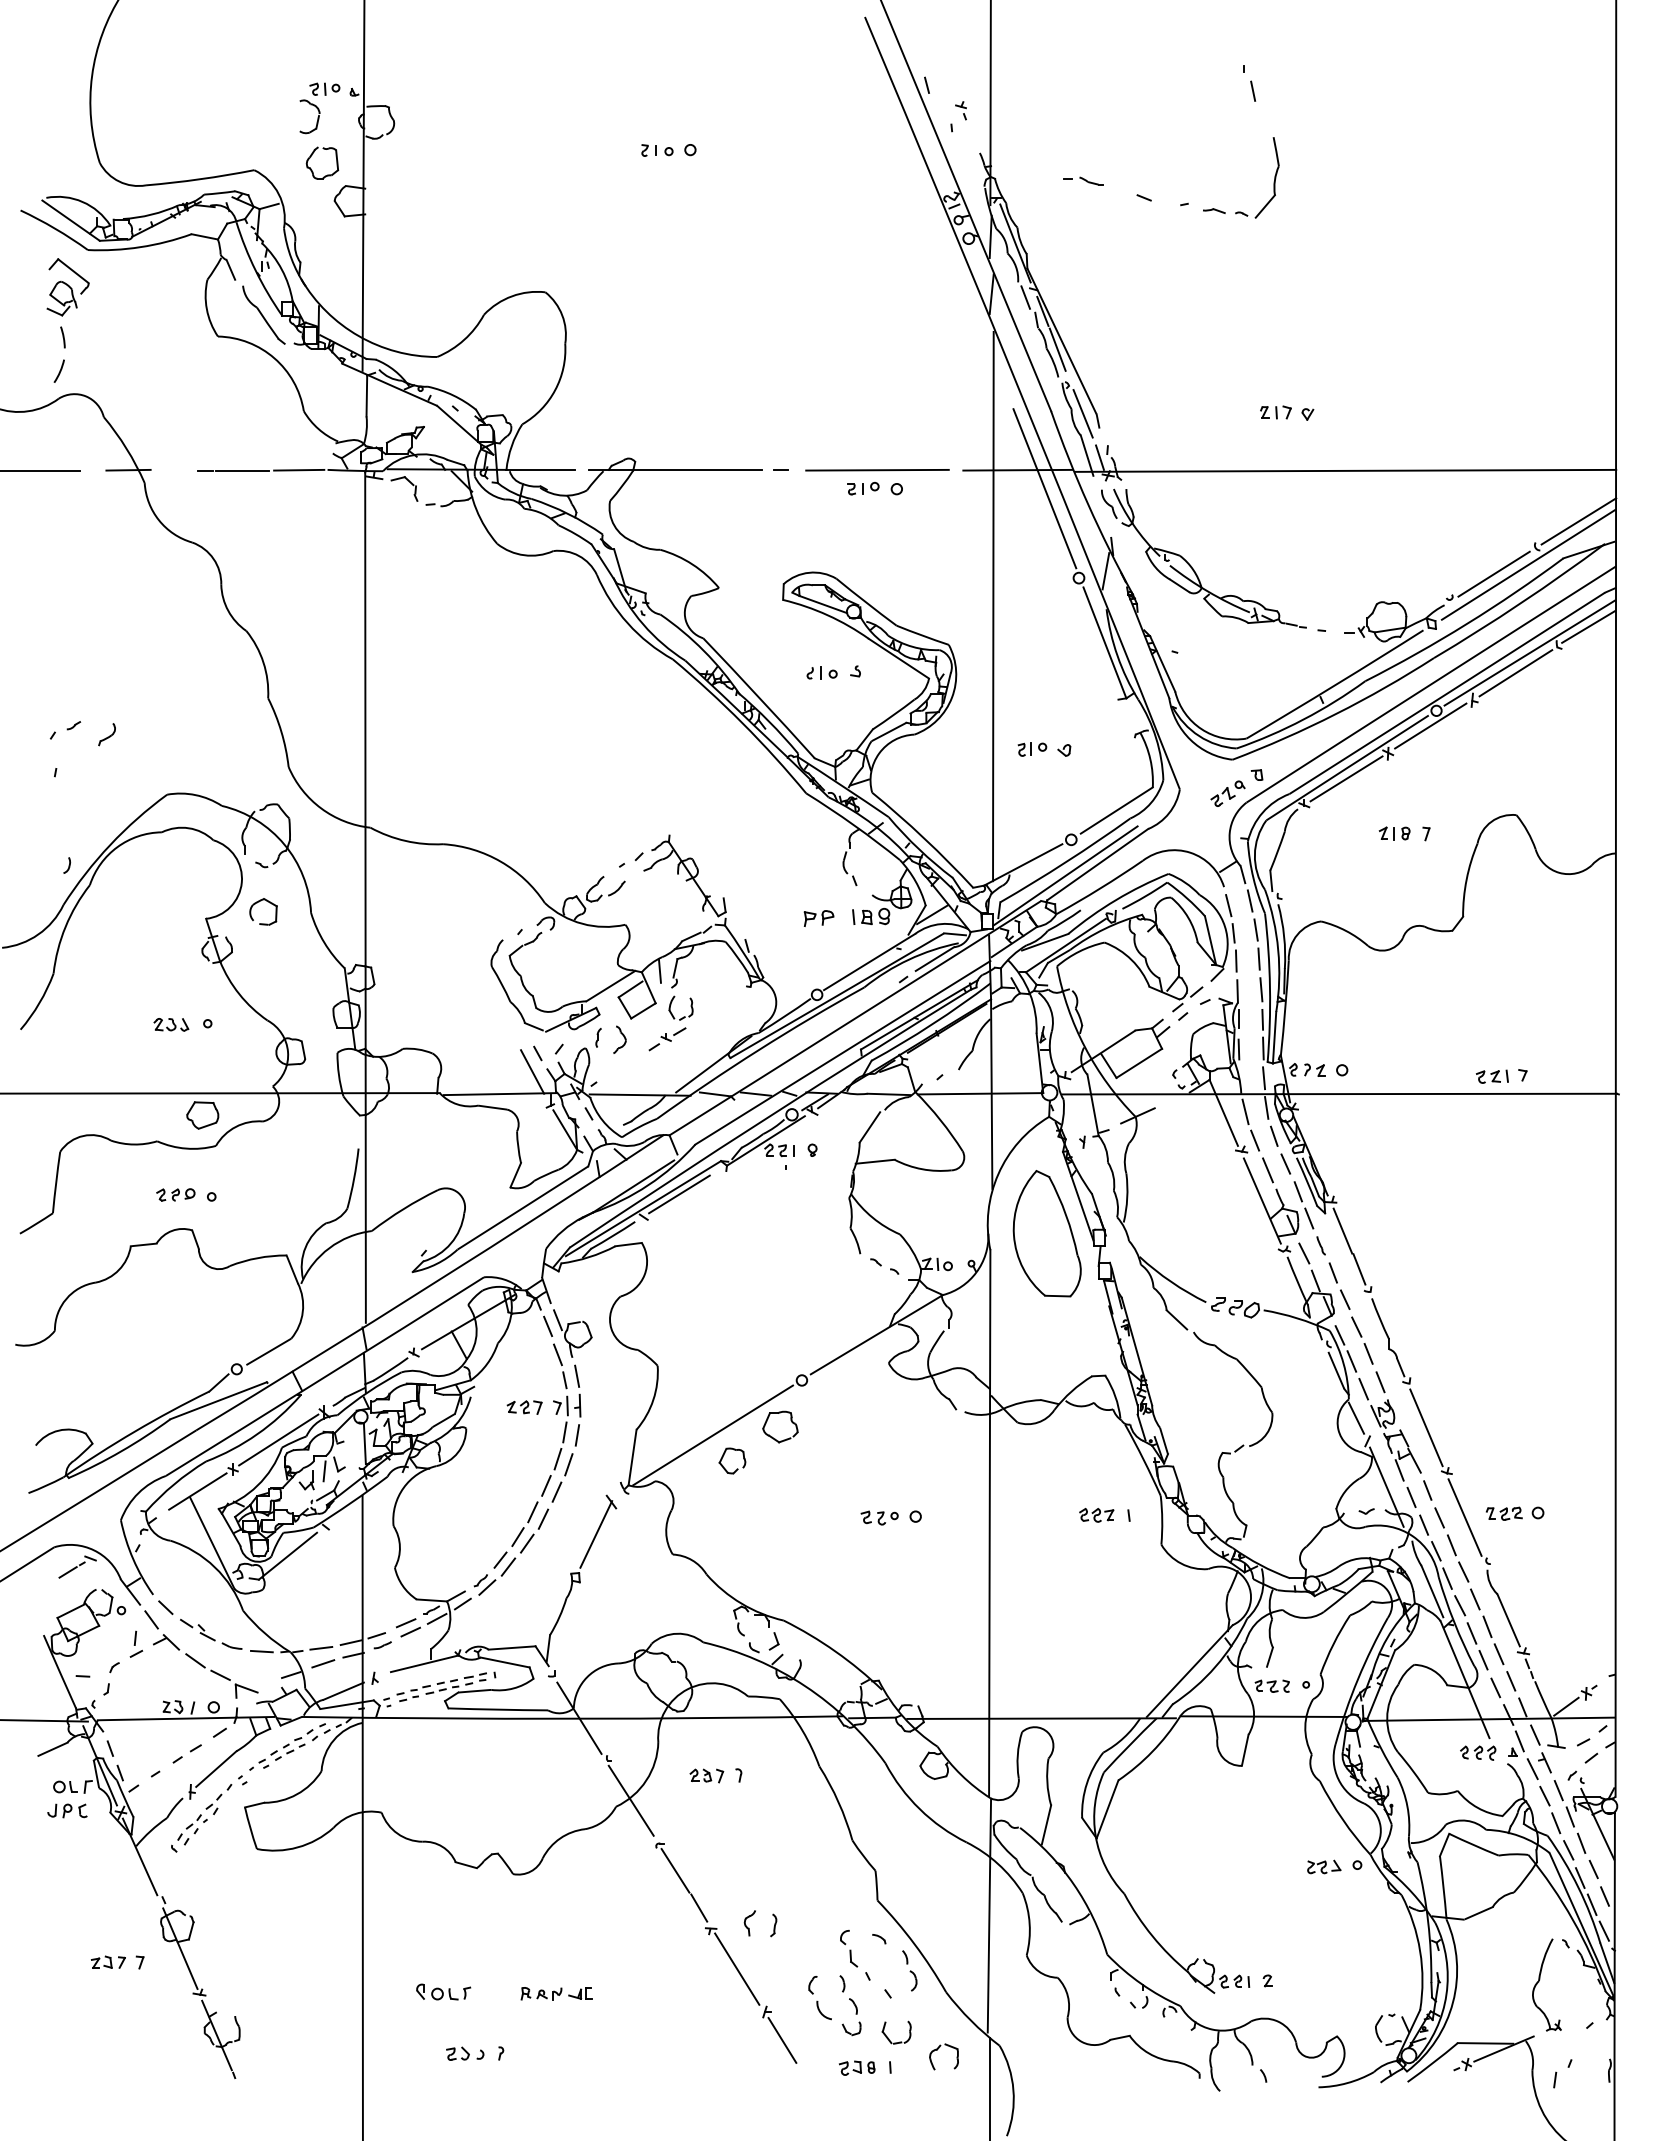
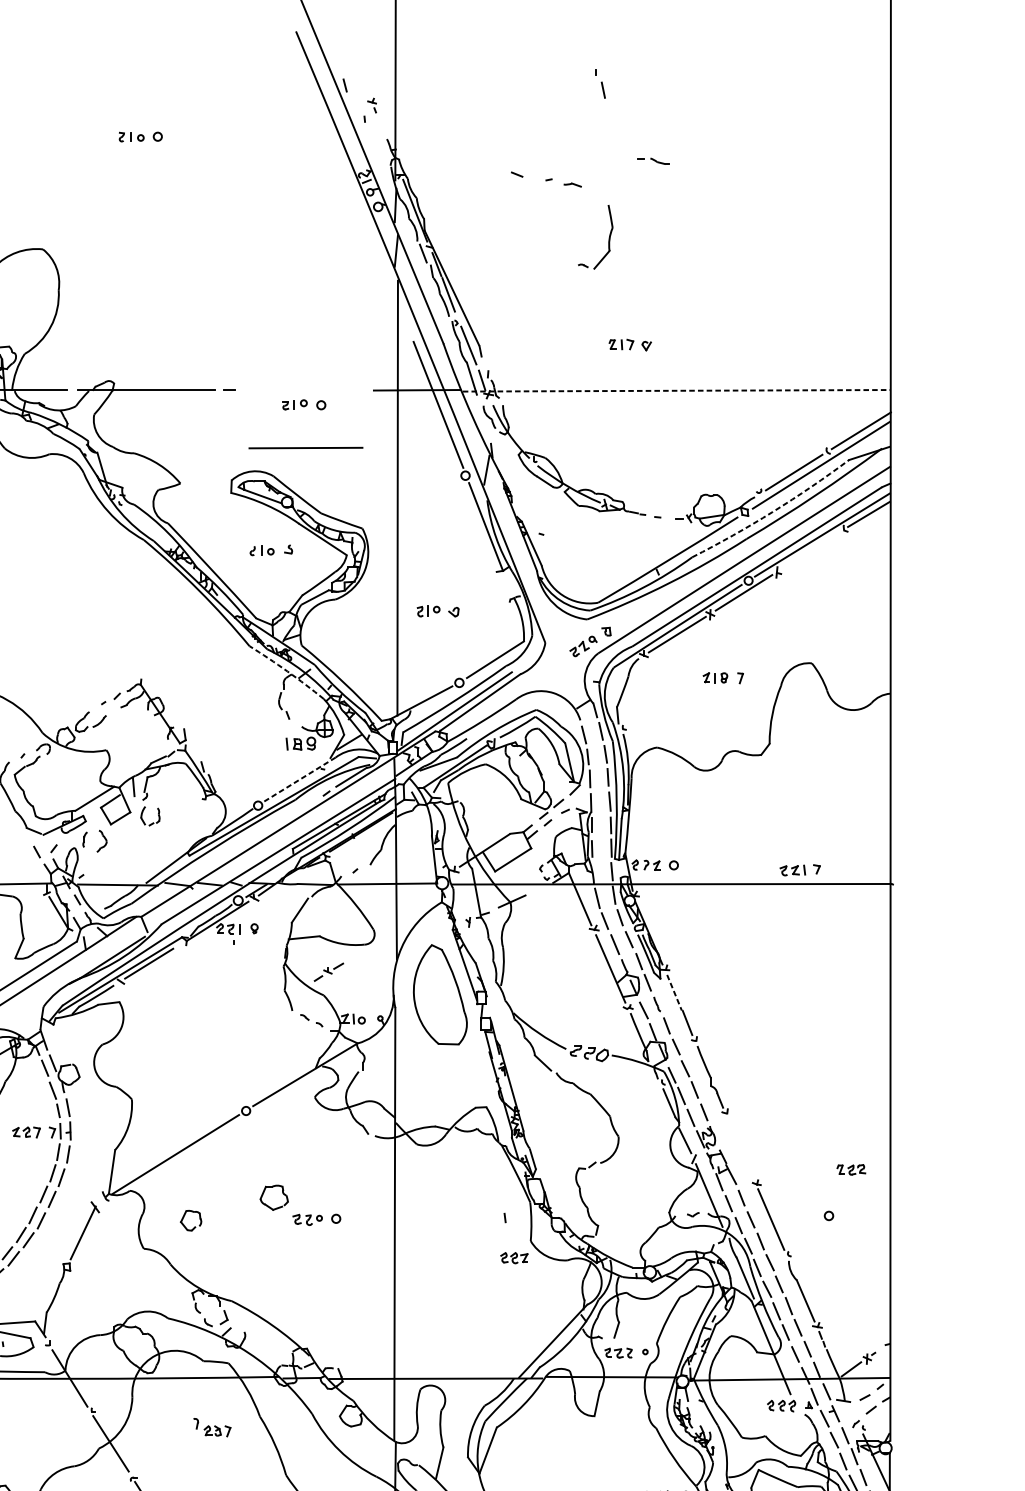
part: (1083, 180) -> (653, 160), moved
part: (1273, 181) -> (608, 240), moved
line: (877, 470) -> (305, 448), moved
line: (1346, 470) -> (677, 390), solid -> dashed
arc: (1467, 623) -> (773, 511), solid -> dashed
line: (1515, 673) -> (811, 551), removed
arc: (854, 825) -> (287, 671), solid -> dashed
part: (818, 918) -> (259, 745), removed
line: (869, 962) -> (299, 780), solid -> dashed
part: (667, 1039) -> (328, 972), moved
line: (532, 1071) -> (32, 866), removed
line: (1343, 1231) -> (674, 993), solid -> dashed
part: (790, 1420) -> (282, 1192), moved
line: (1426, 1427) -> (740, 1148), removed
part: (724, 1455) -> (184, 1216), moved
part: (1503, 1513) -> (850, 1169), moved
part: (1096, 1515) -> (514, 1258), moved
part: (706, 1775) -> (217, 1430), moved

